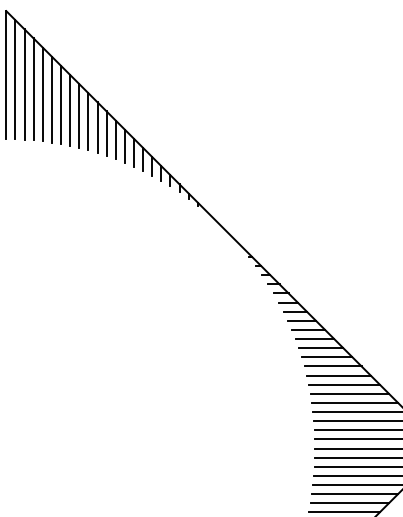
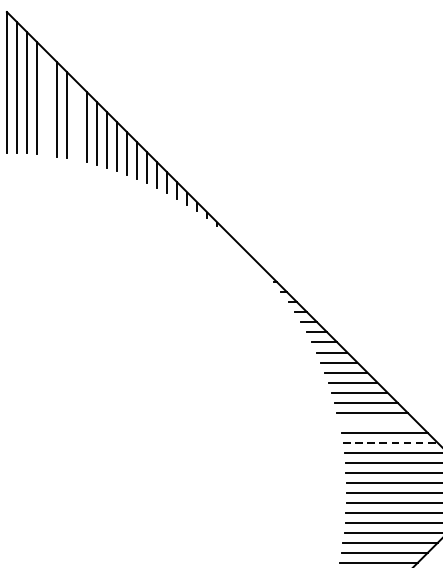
line: (42, 94) -> (46, 103), removed
line: (70, 109) -> (77, 120), removed
line: (343, 384) -> (377, 422), removed
line: (355, 402) -> (390, 442), solid -> dashed

